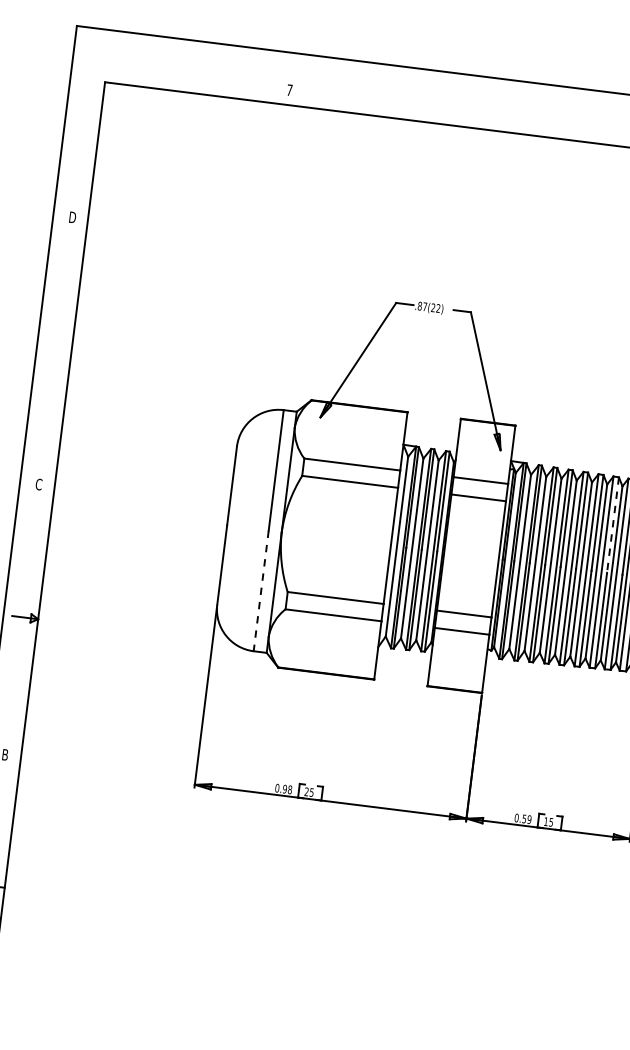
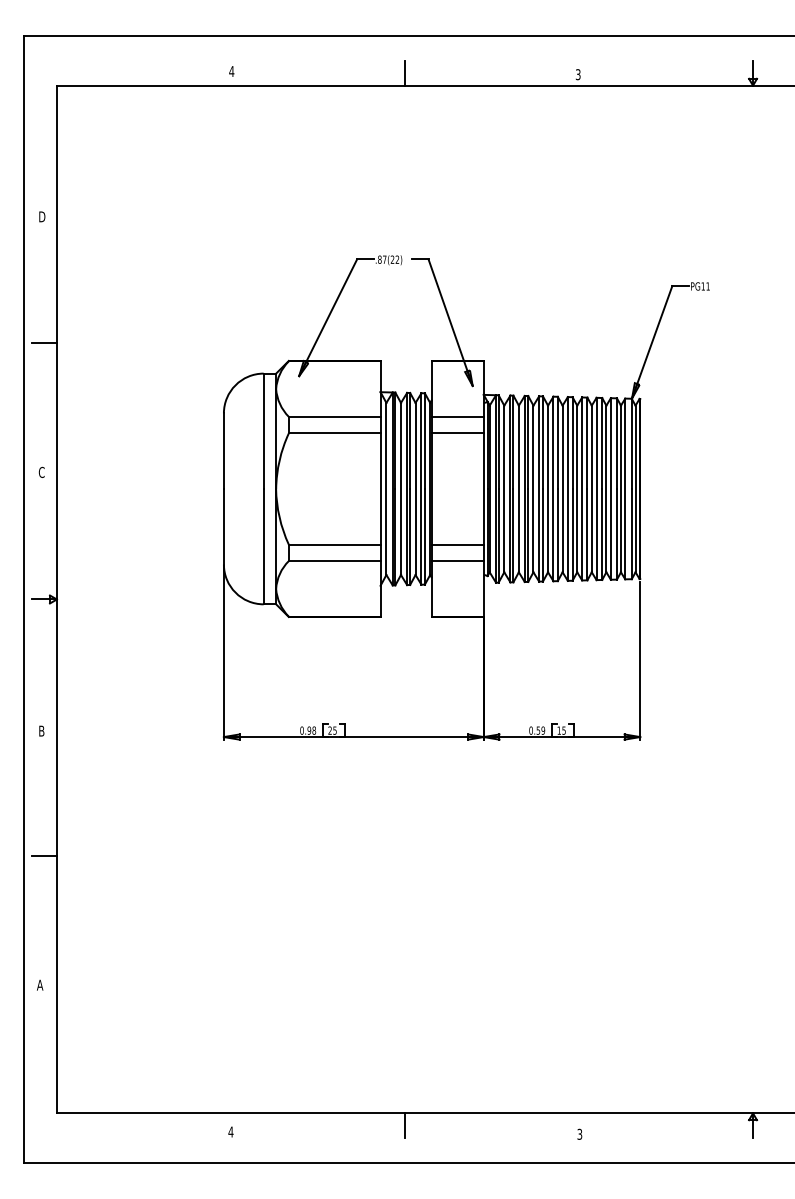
text: (289, 90) -> (231, 71), 7 -> 4
line: (470, 113) -> (404, 72), added
line: (58, 349) -> (44, 342), added
line: (613, 525) -> (587, 443), dashed -> solid
line: (261, 590) -> (263, 546), dashed -> solid

